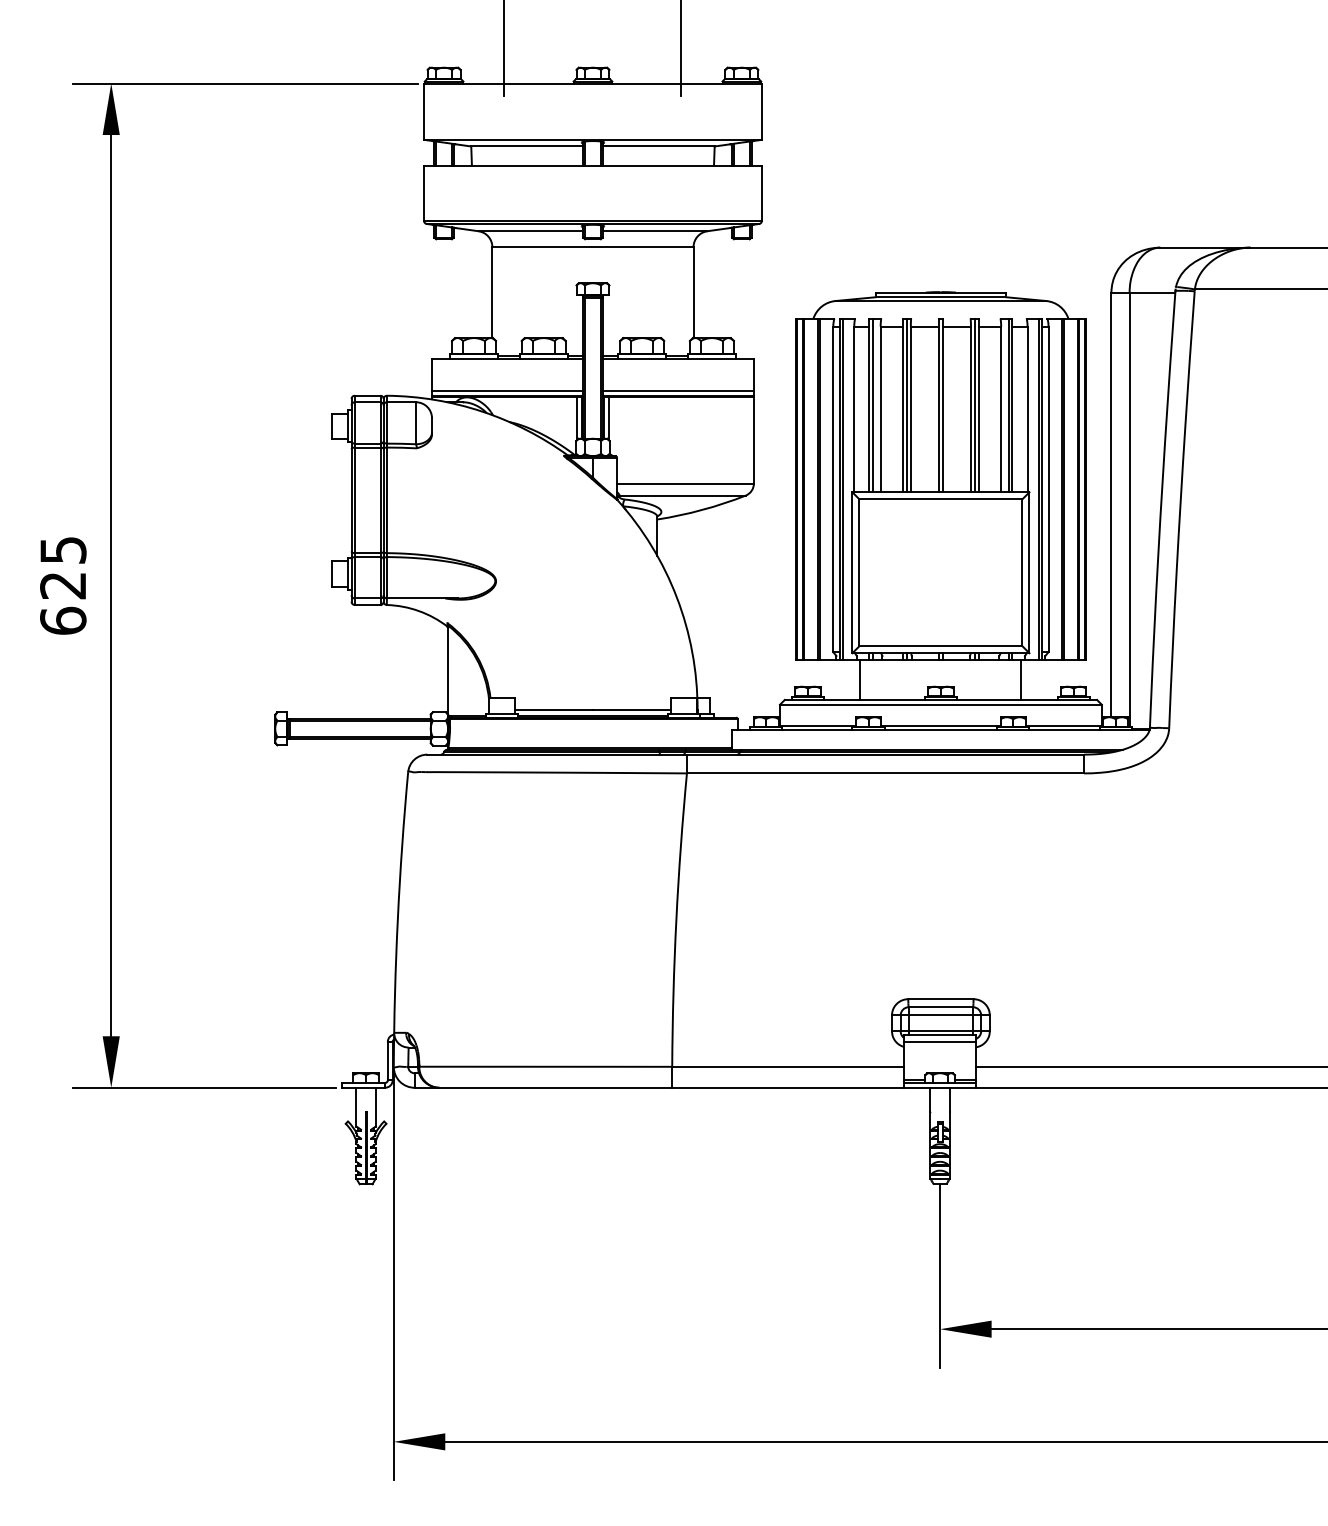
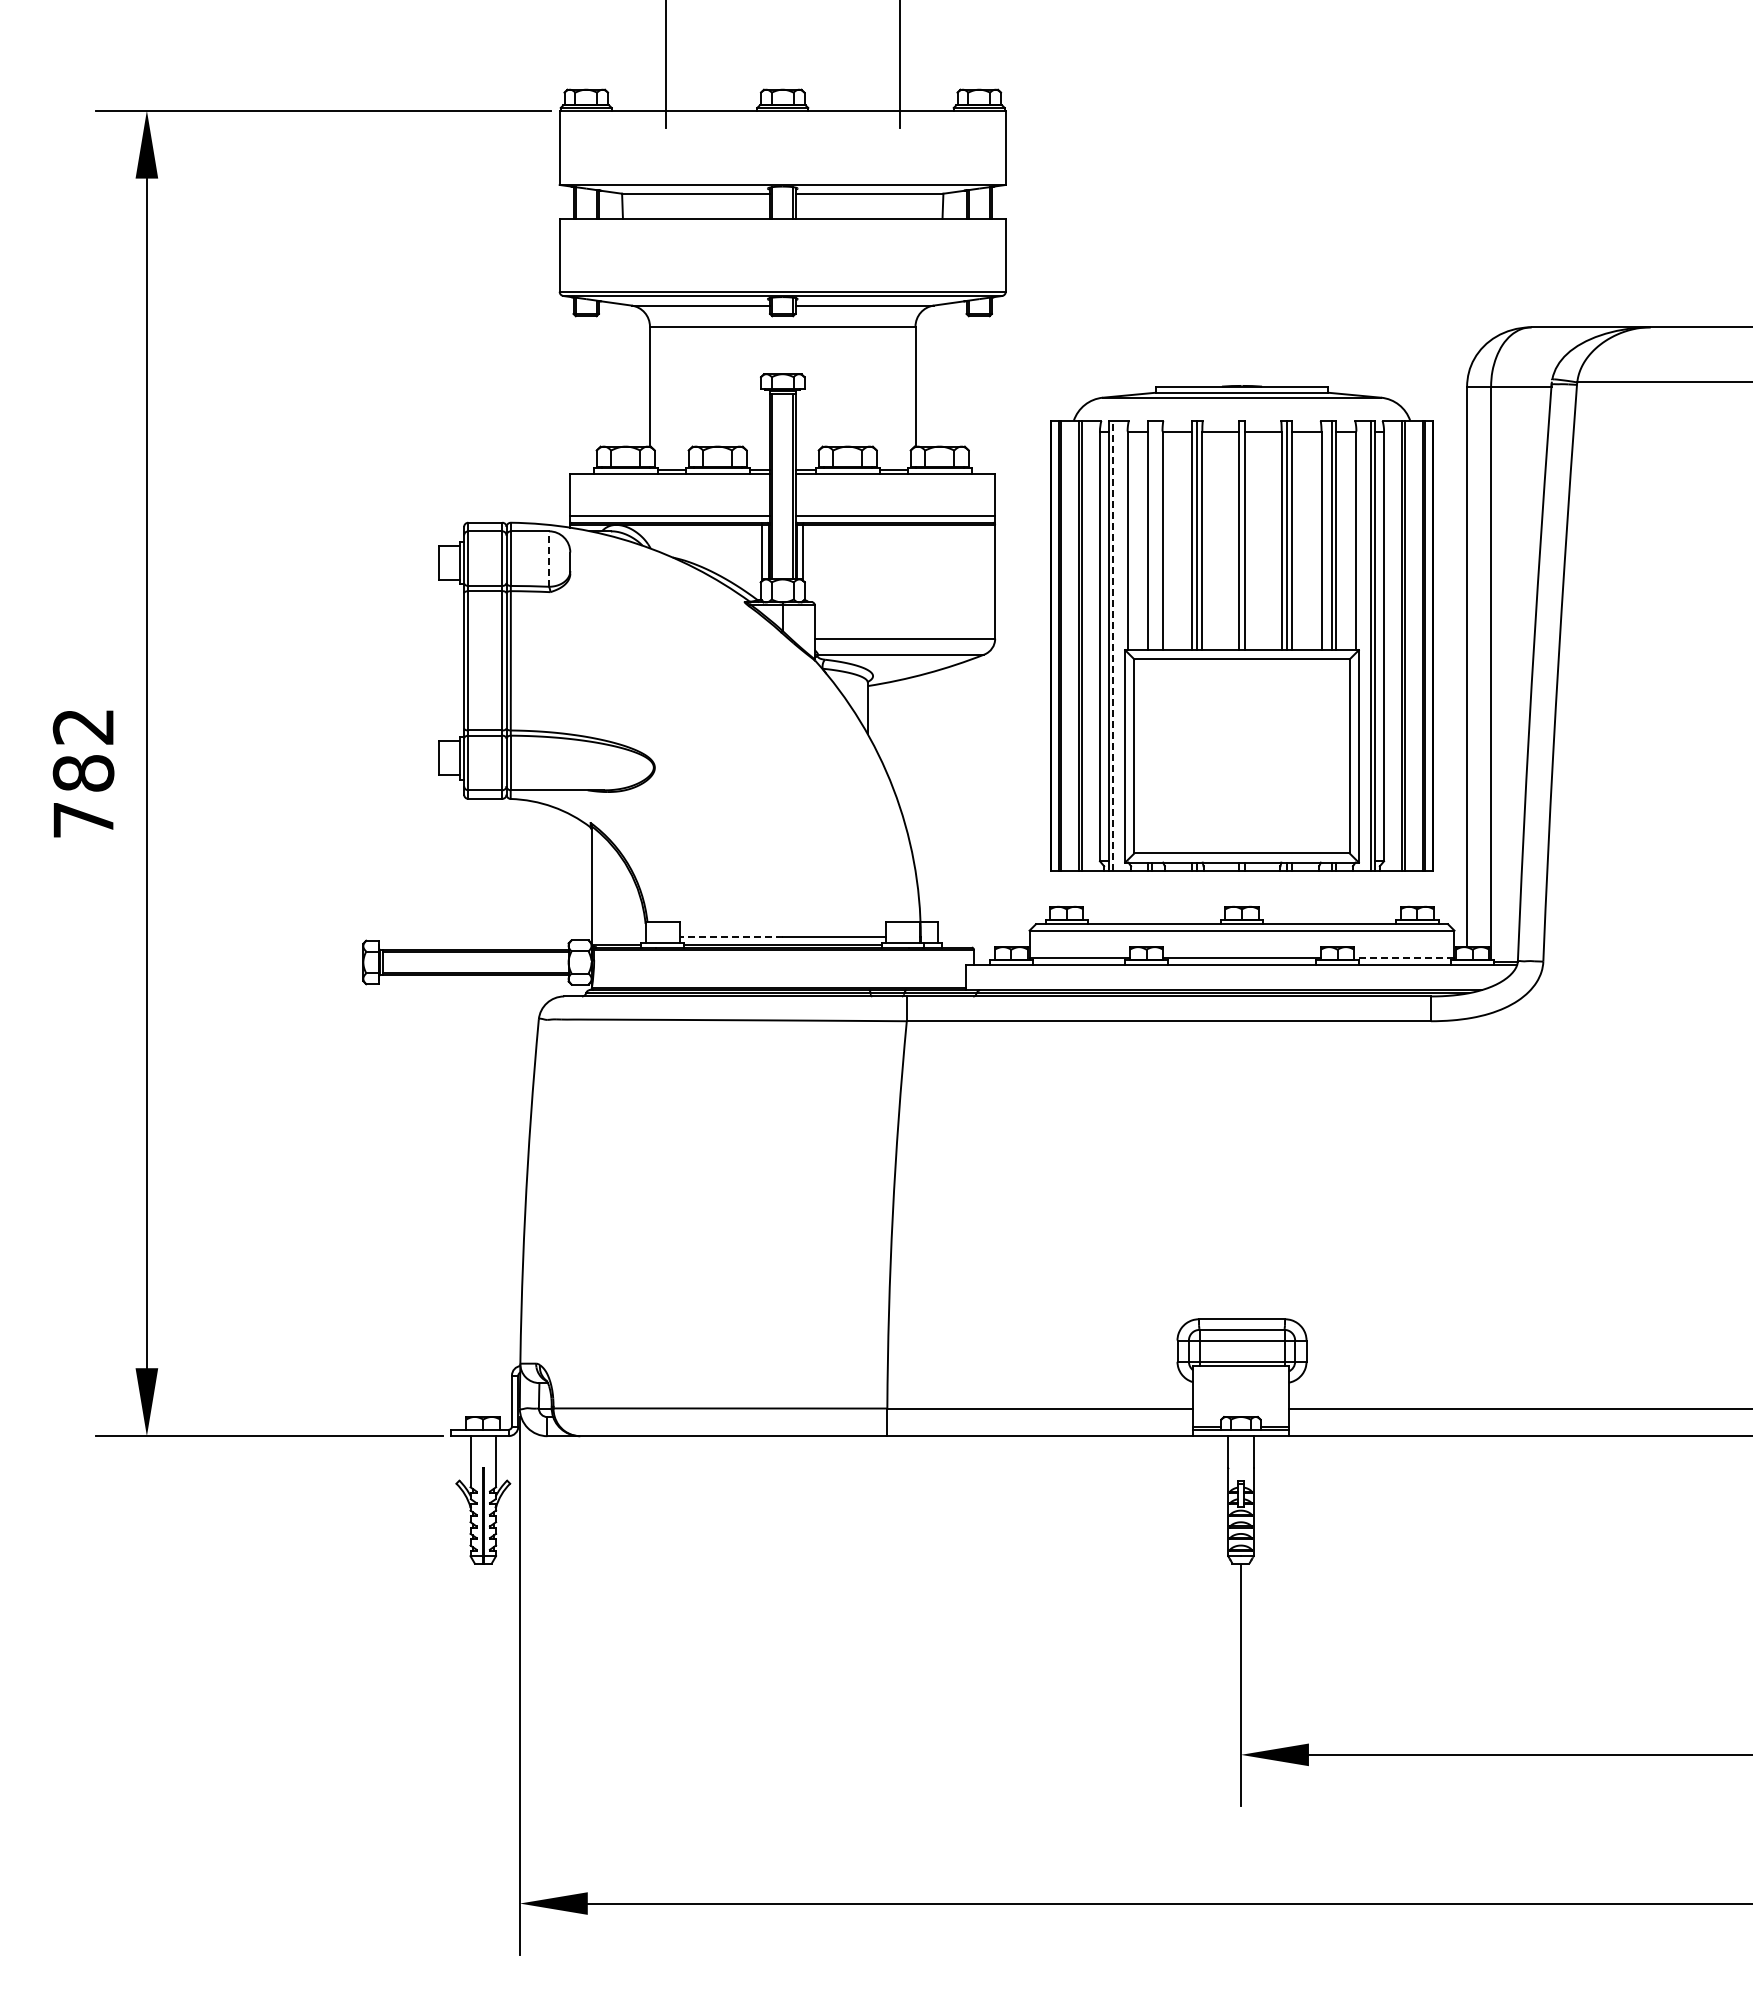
line: (873, 405) -> (1152, 535), removed
line: (416, 423) -> (549, 559), solid -> dashed
line: (843, 488) -> (1113, 645), solid -> dashed
text: (63, 585) -> (83, 773), 625 -> 782
line: (860, 679) -> (1135, 897), removed
line: (1021, 679) -> (1348, 897), removed
line: (554, 709) -> (731, 936), solid -> dashed
line: (1063, 725) -> (1403, 958), solid -> dashed
line: (939, 1041) -> (1240, 1375), removed

